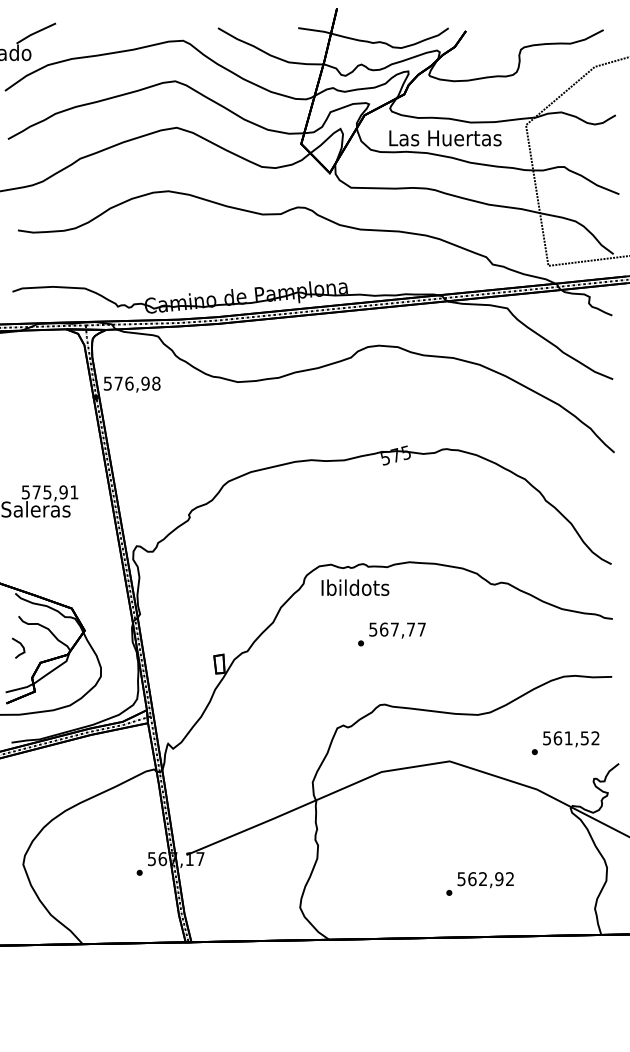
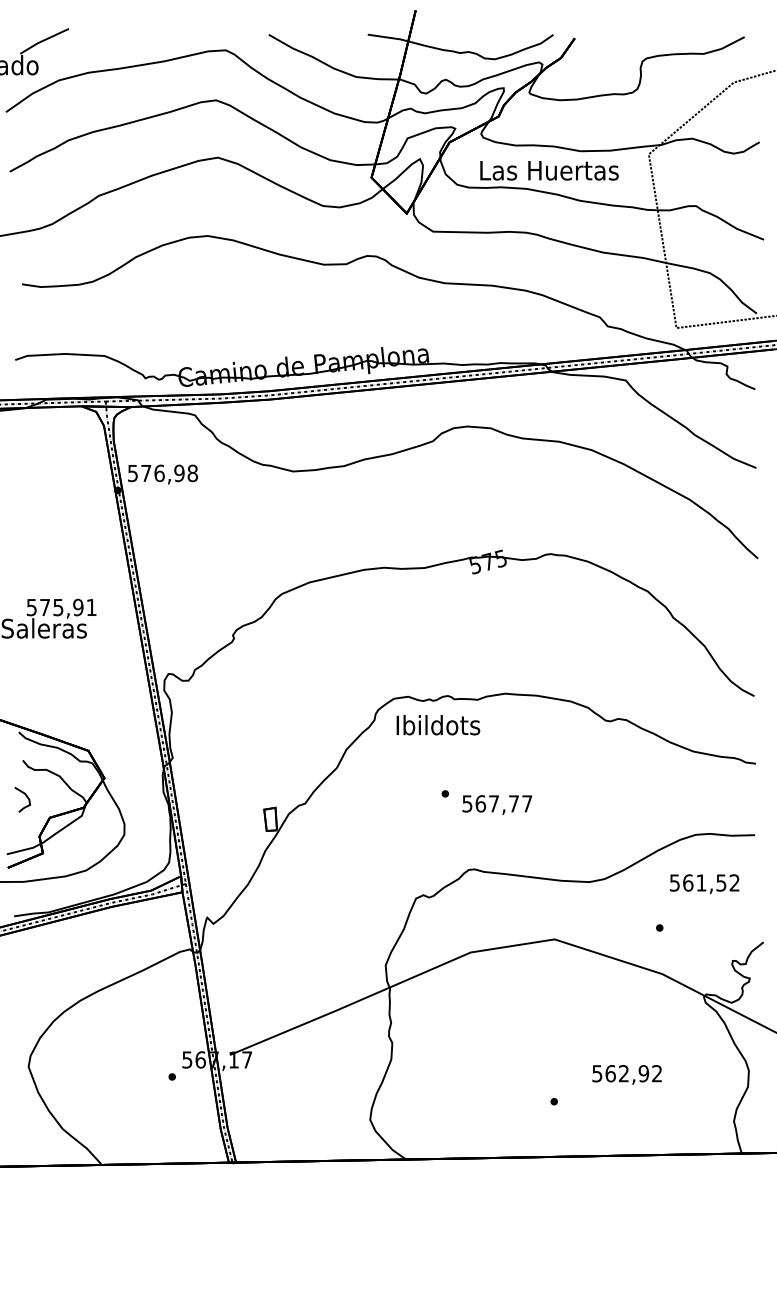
text: (397, 630) -> (497, 804), moved
text: (571, 739) -> (704, 884), moved
text: (485, 879) -> (626, 1074), moved

